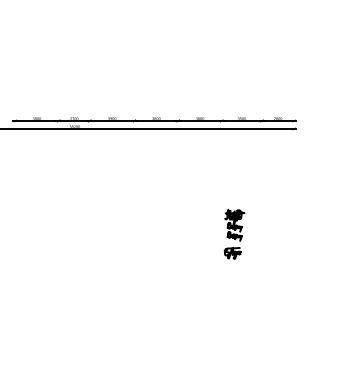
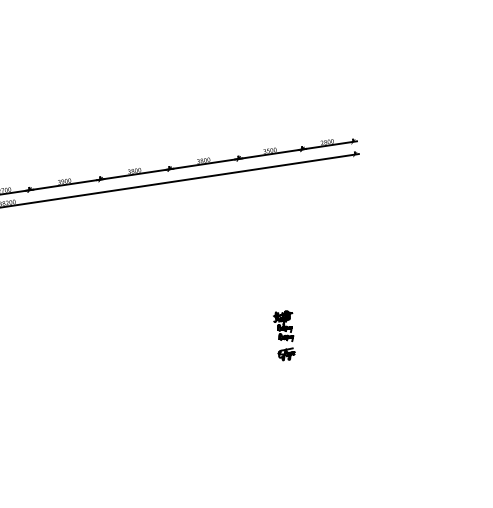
part: (234, 234) -> (285, 335), size x0.62

